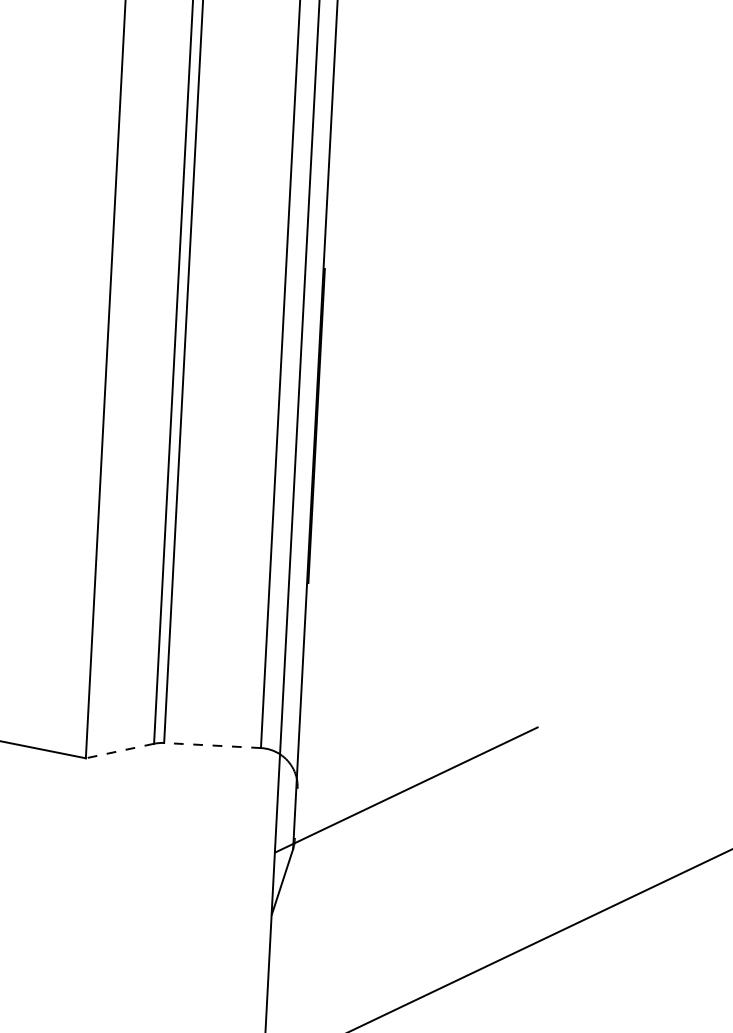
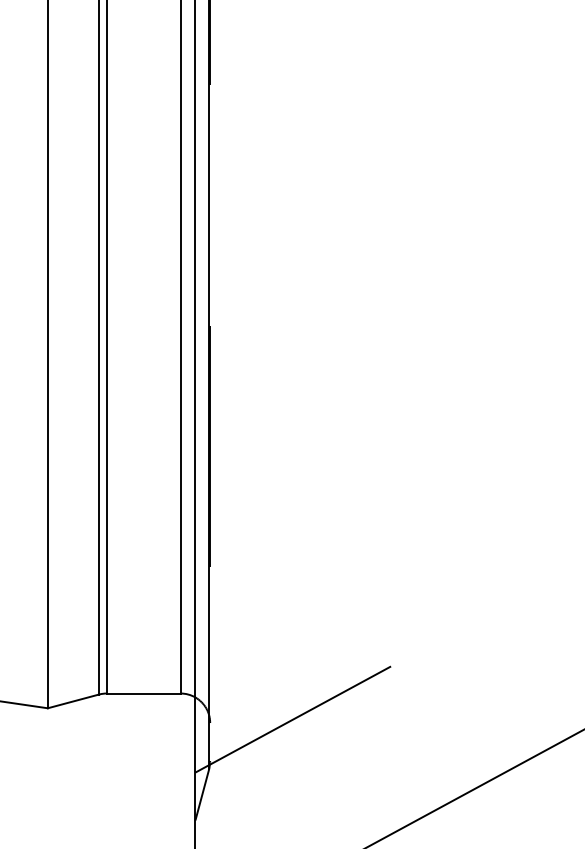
line: (212, 745) -> (143, 693), dashed -> solid
line: (119, 751) -> (73, 701), dashed -> solid

